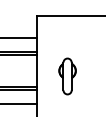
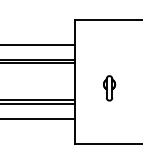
part: (67, 76) -> (109, 88), size x0.6

